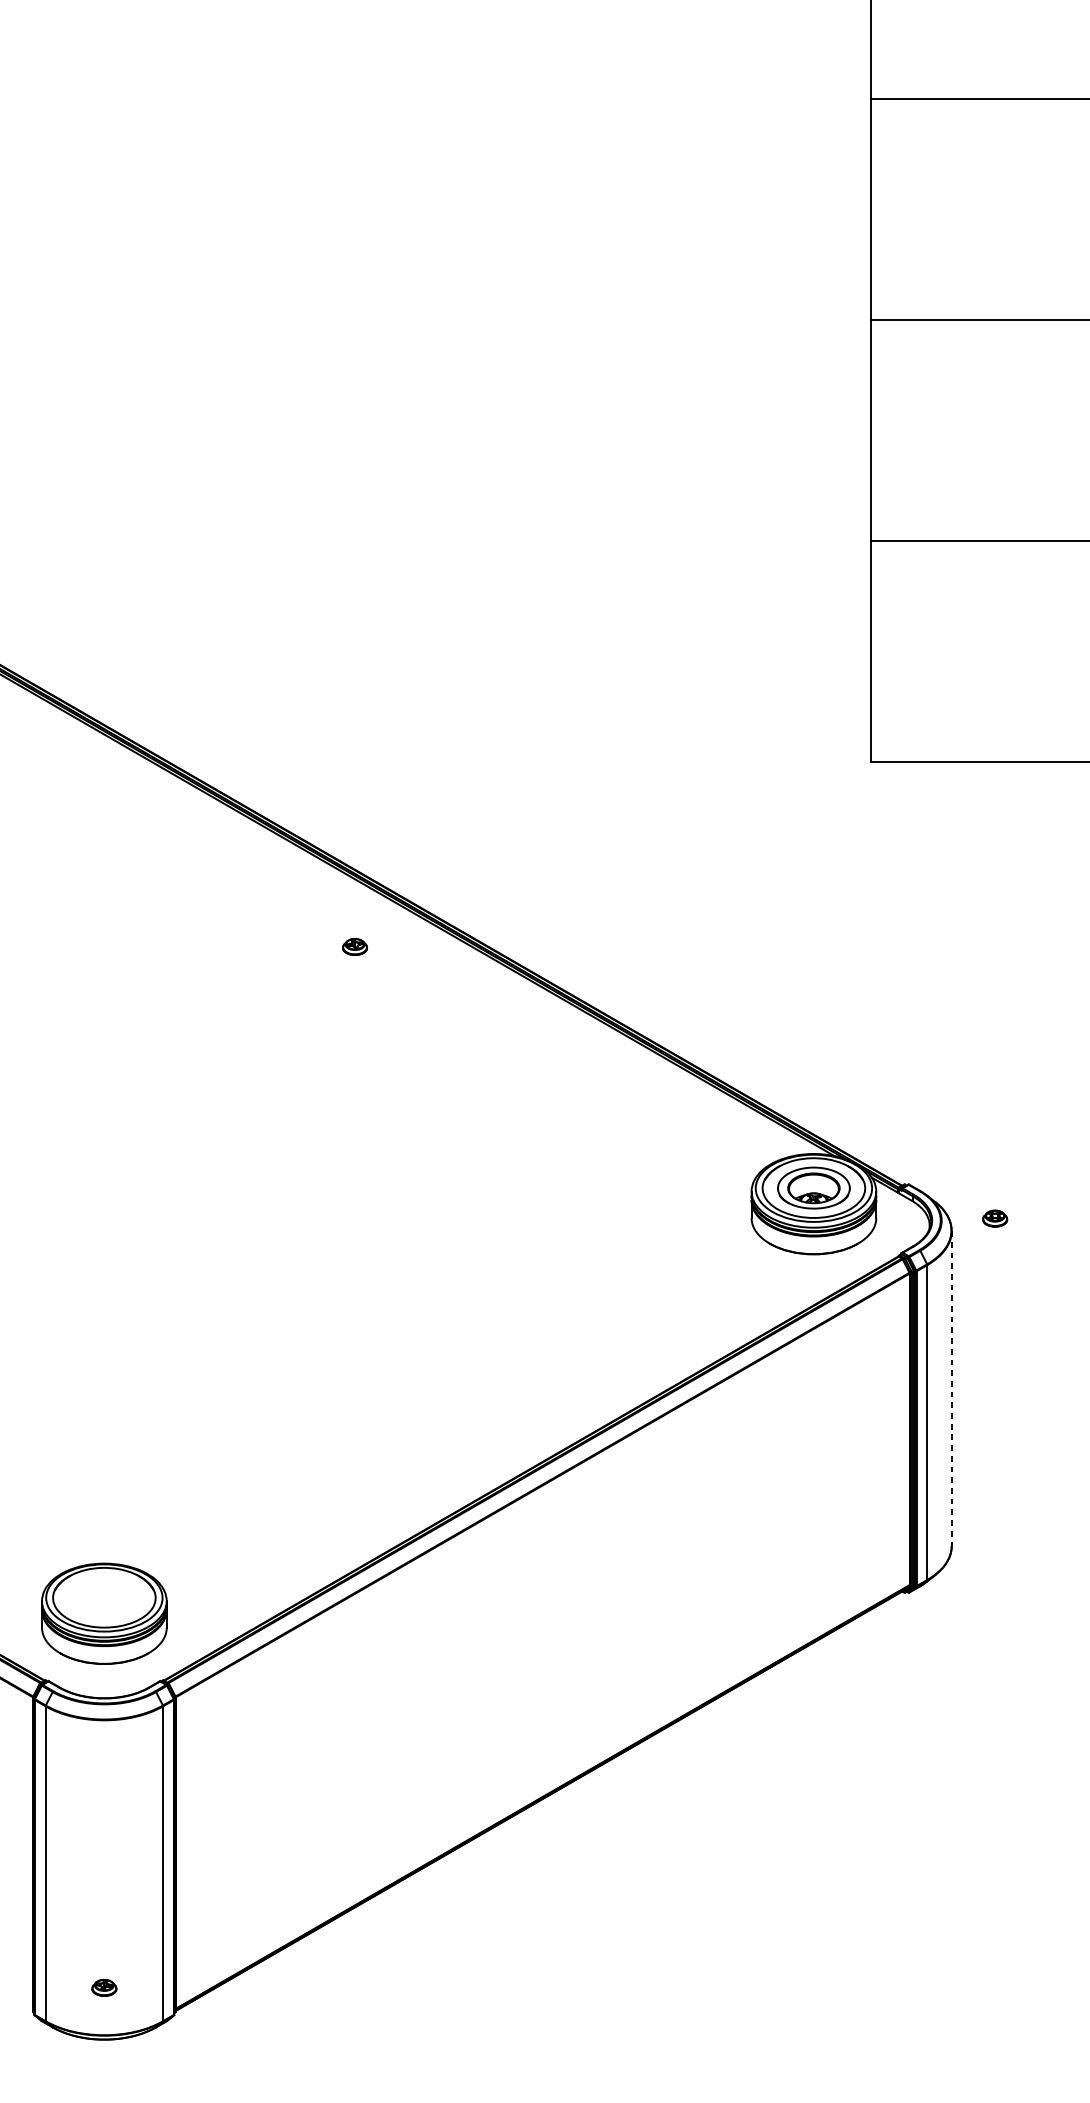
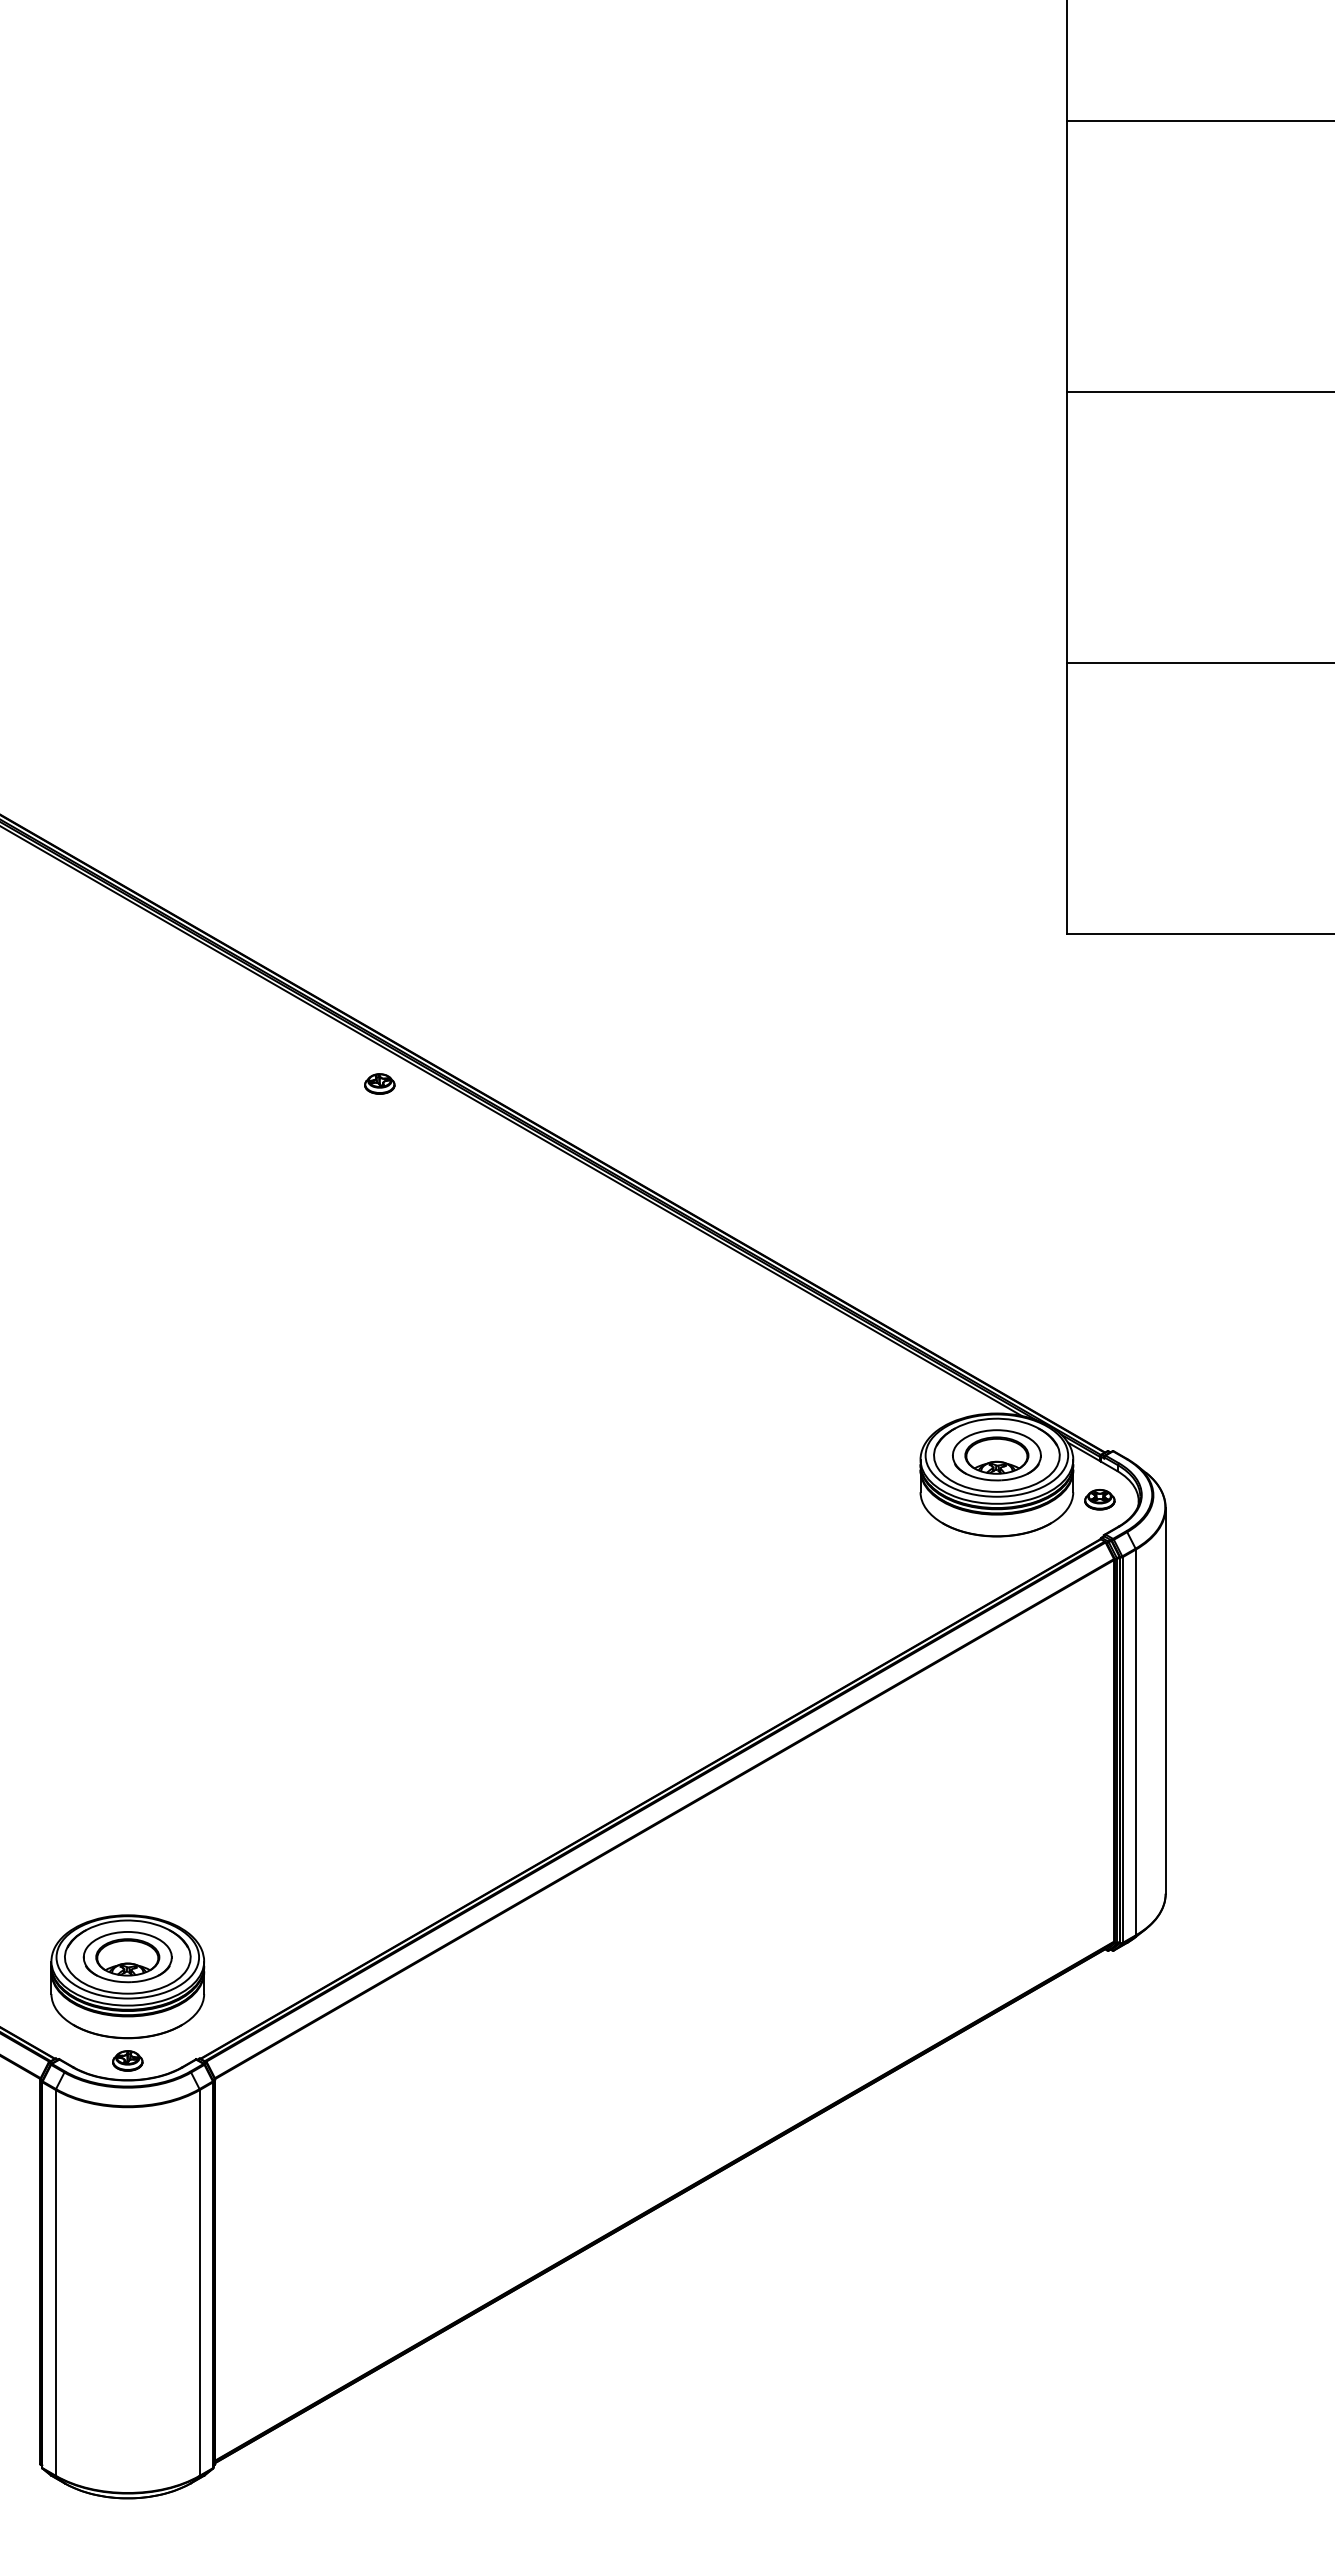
part: (354, 946) -> (379, 1083), moved
part: (994, 1218) -> (1099, 1499), moved
line: (951, 1388) -> (1165, 1700), dashed -> solid
part: (104, 1598) -> (127, 1957), added
part: (104, 1987) -> (127, 2060), moved

